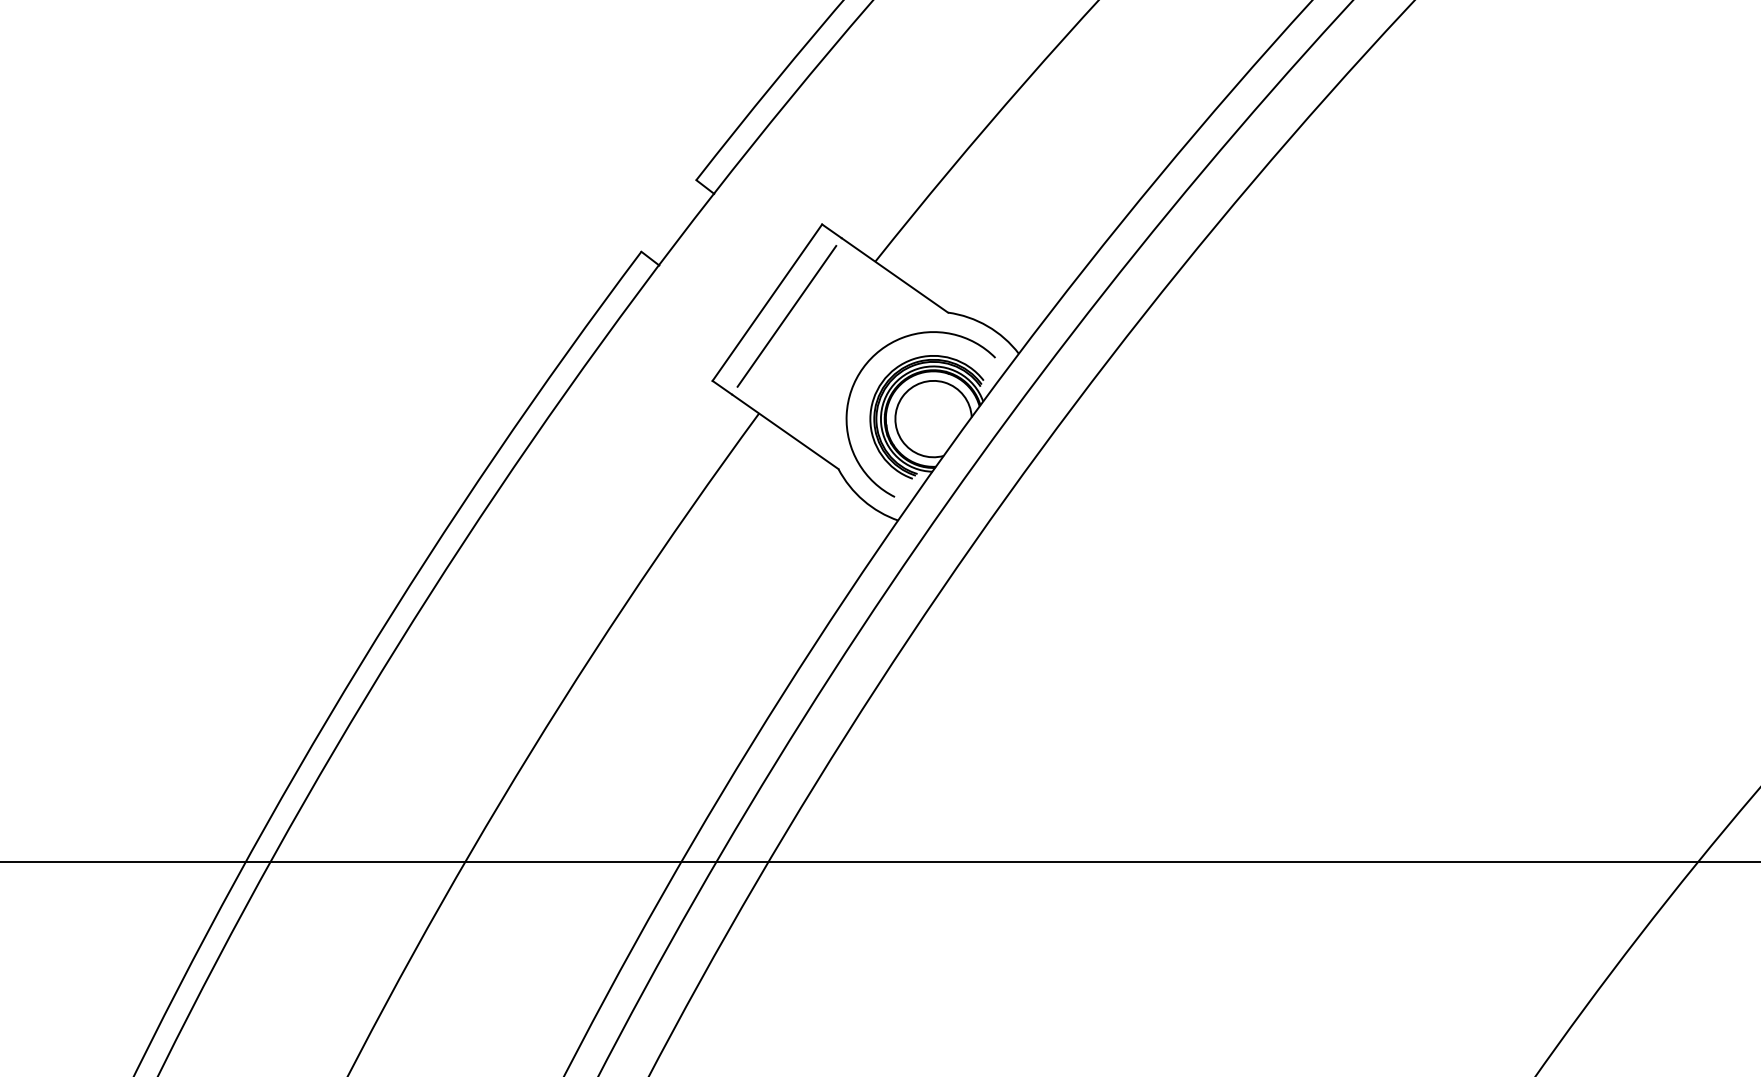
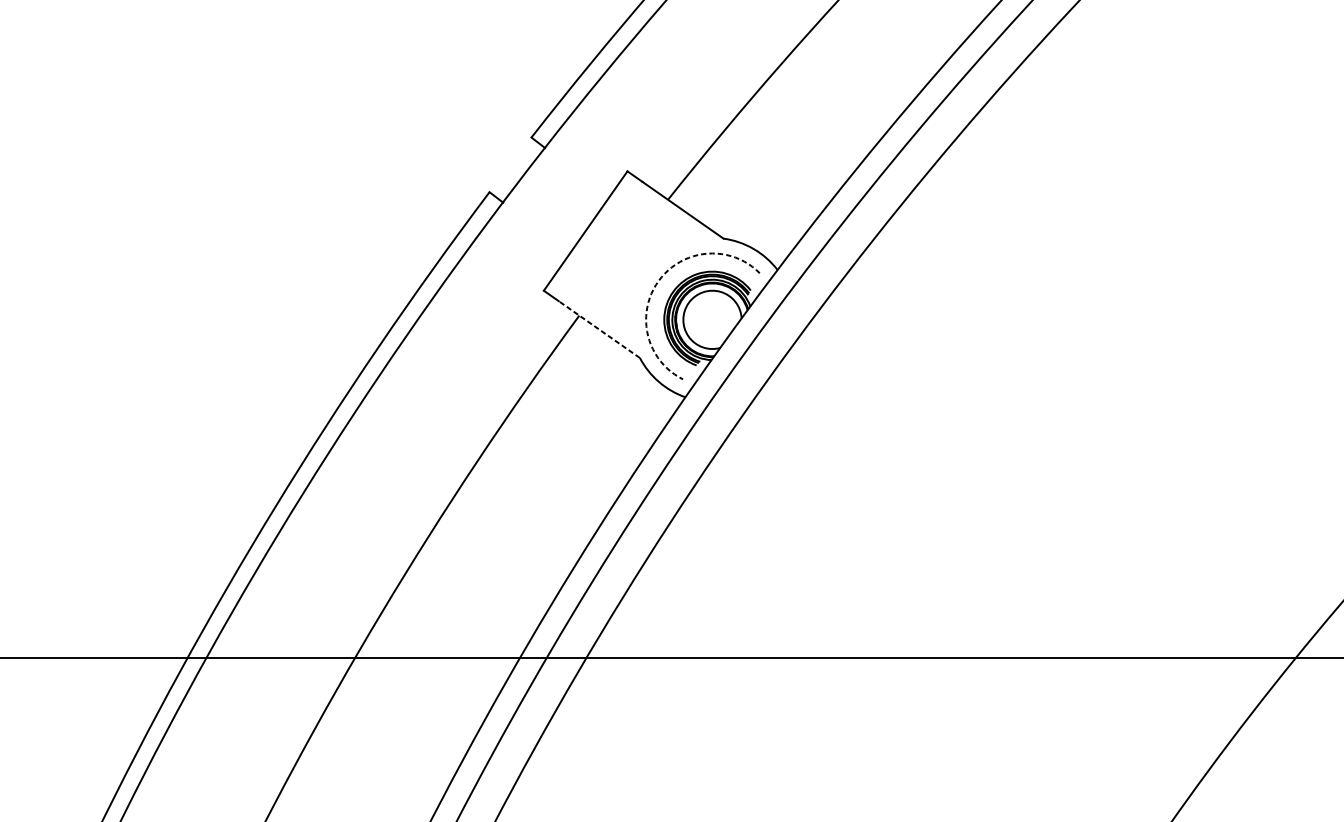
line: (786, 315) -> (600, 240), removed
arc: (863, 368) -> (659, 281), solid -> dashed
line: (785, 431) -> (599, 329), solid -> dashed

